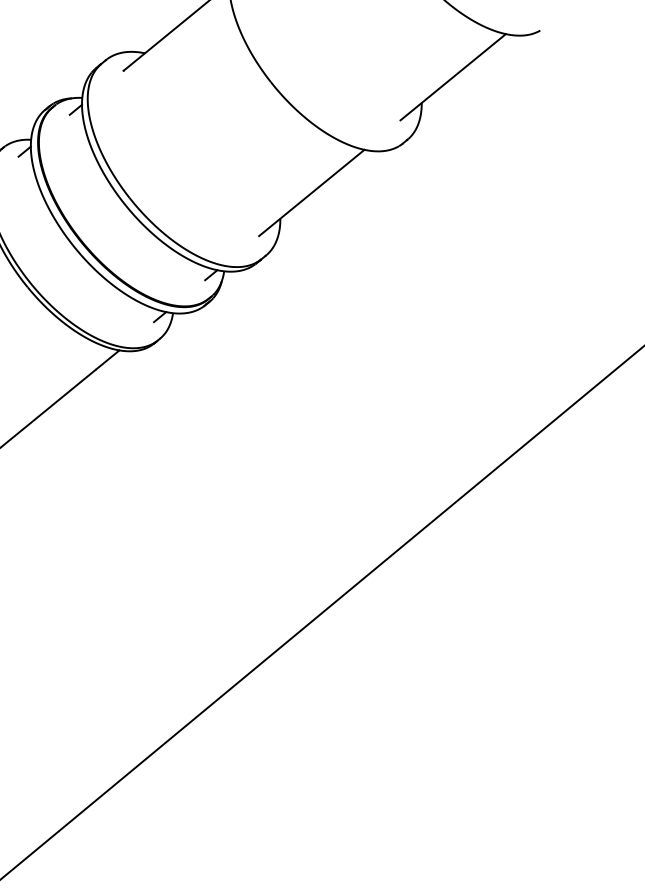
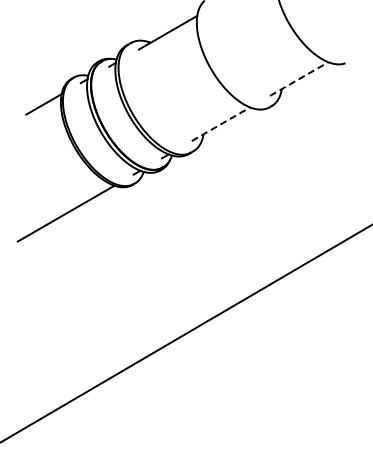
line: (453, 77) -> (299, 79), solid -> dashed
line: (310, 193) -> (220, 124), solid -> dashed

